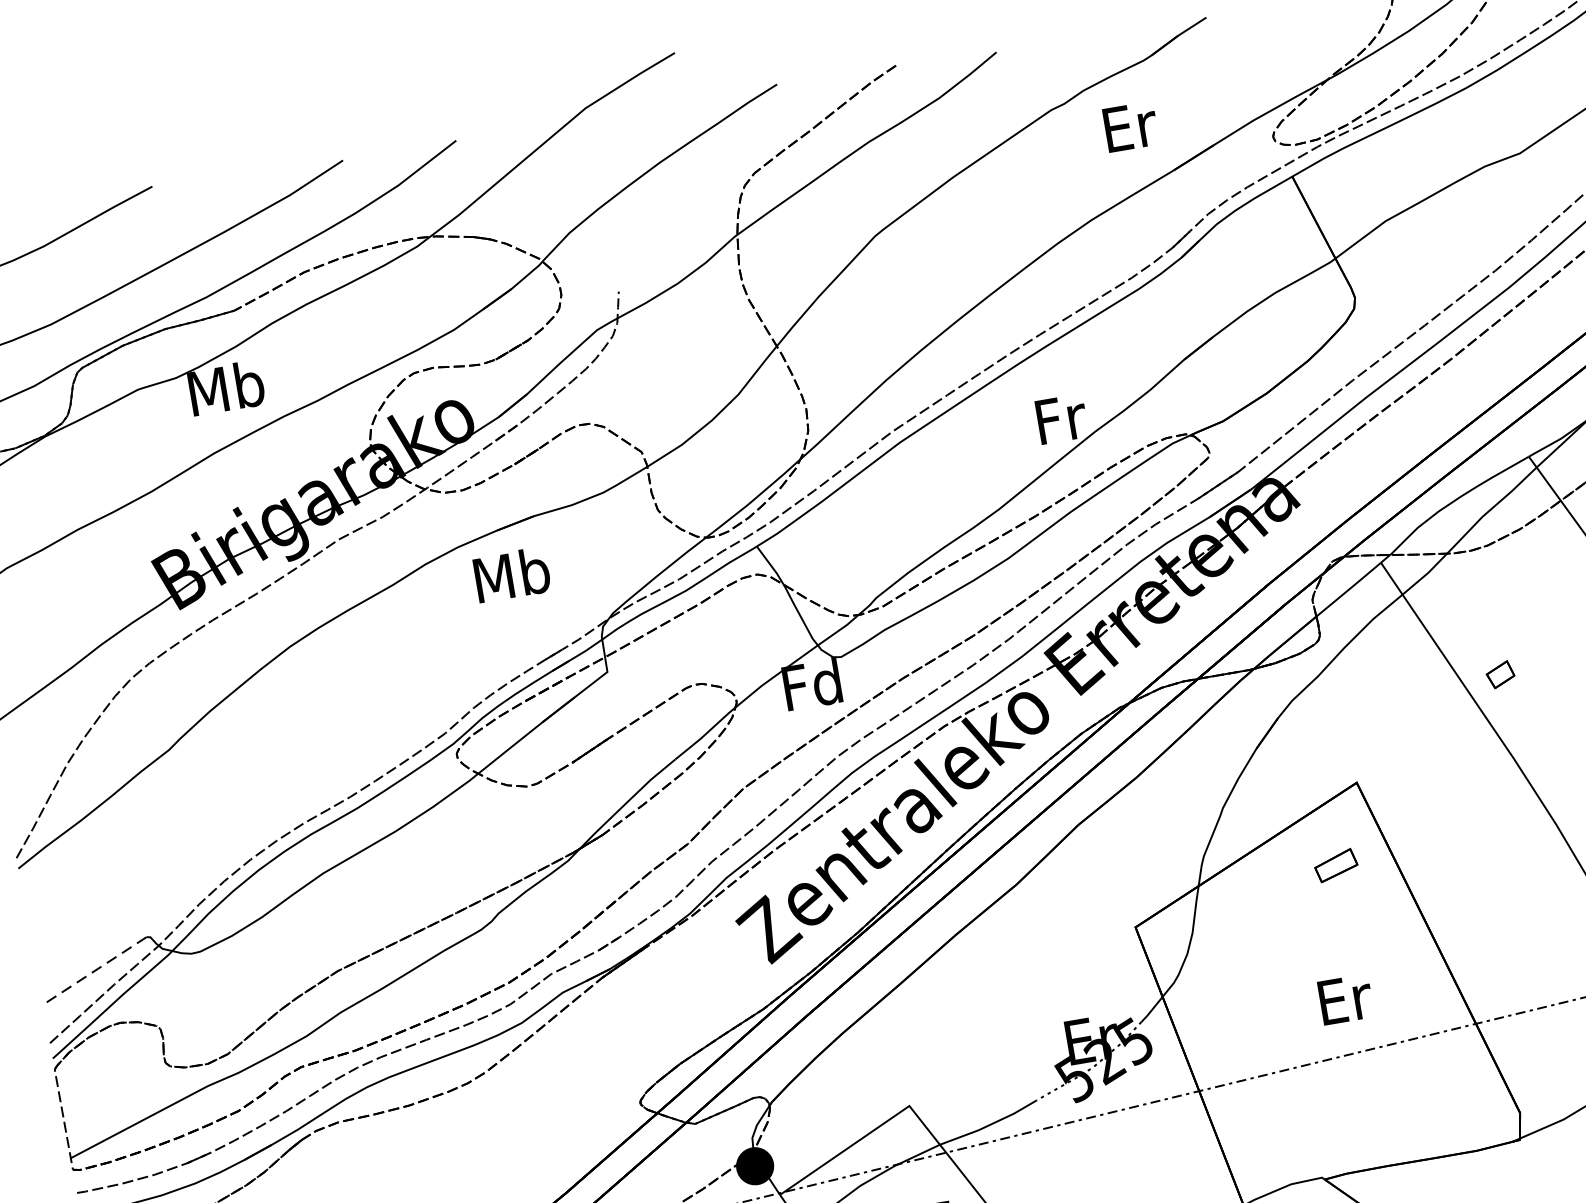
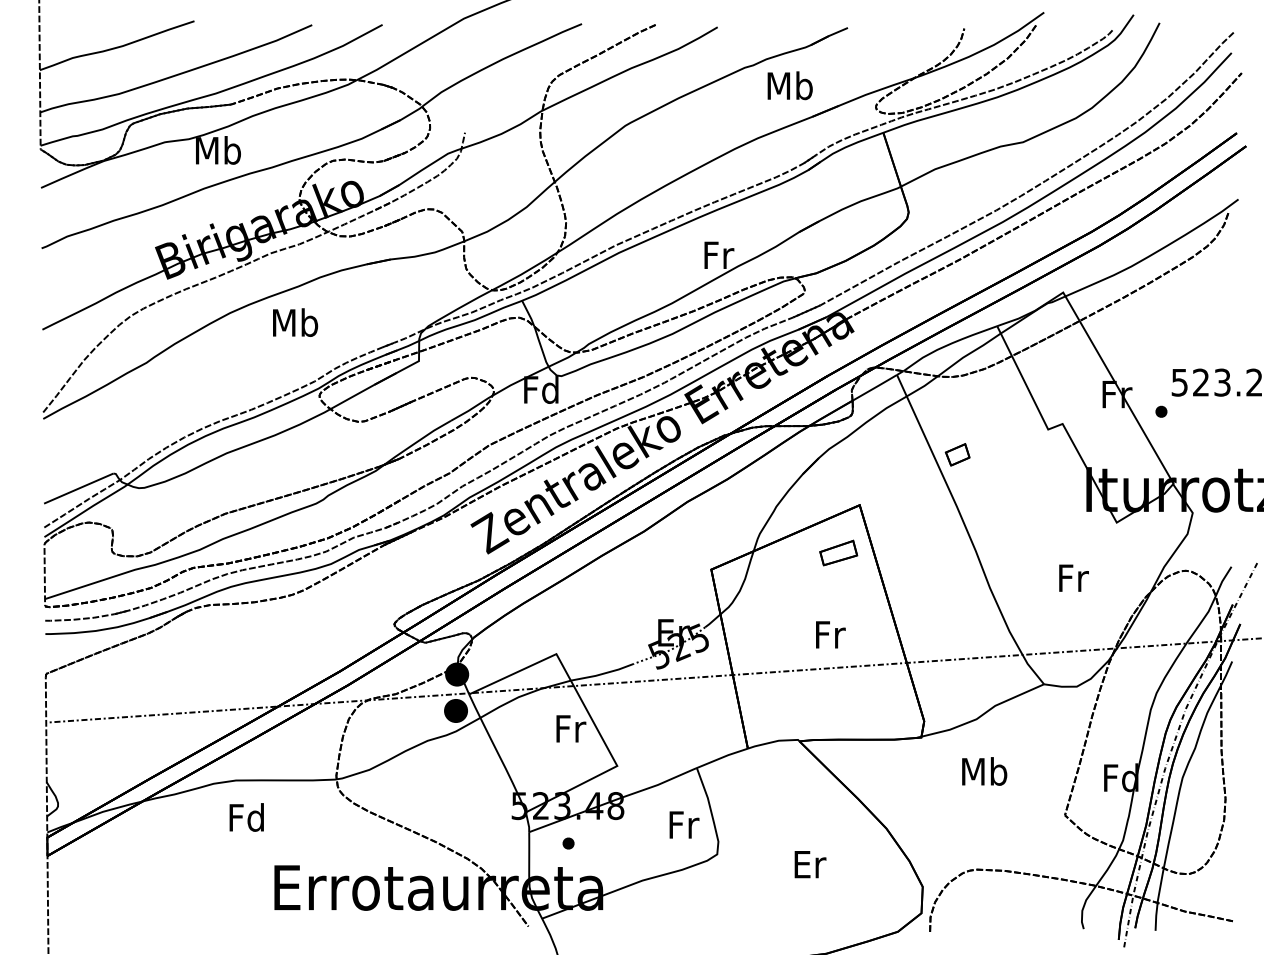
text: (1128, 126) -> (789, 85), Er -> Mb
text: (512, 574) -> (295, 322), moved
part: (1500, 674) -> (957, 454), size x1.43
part: (1335, 864) -> (838, 552), size x1.43
line: (92, 971) -> (77, 488), dashed -> solid
text: (1345, 999) -> (830, 634), Er -> Fr

